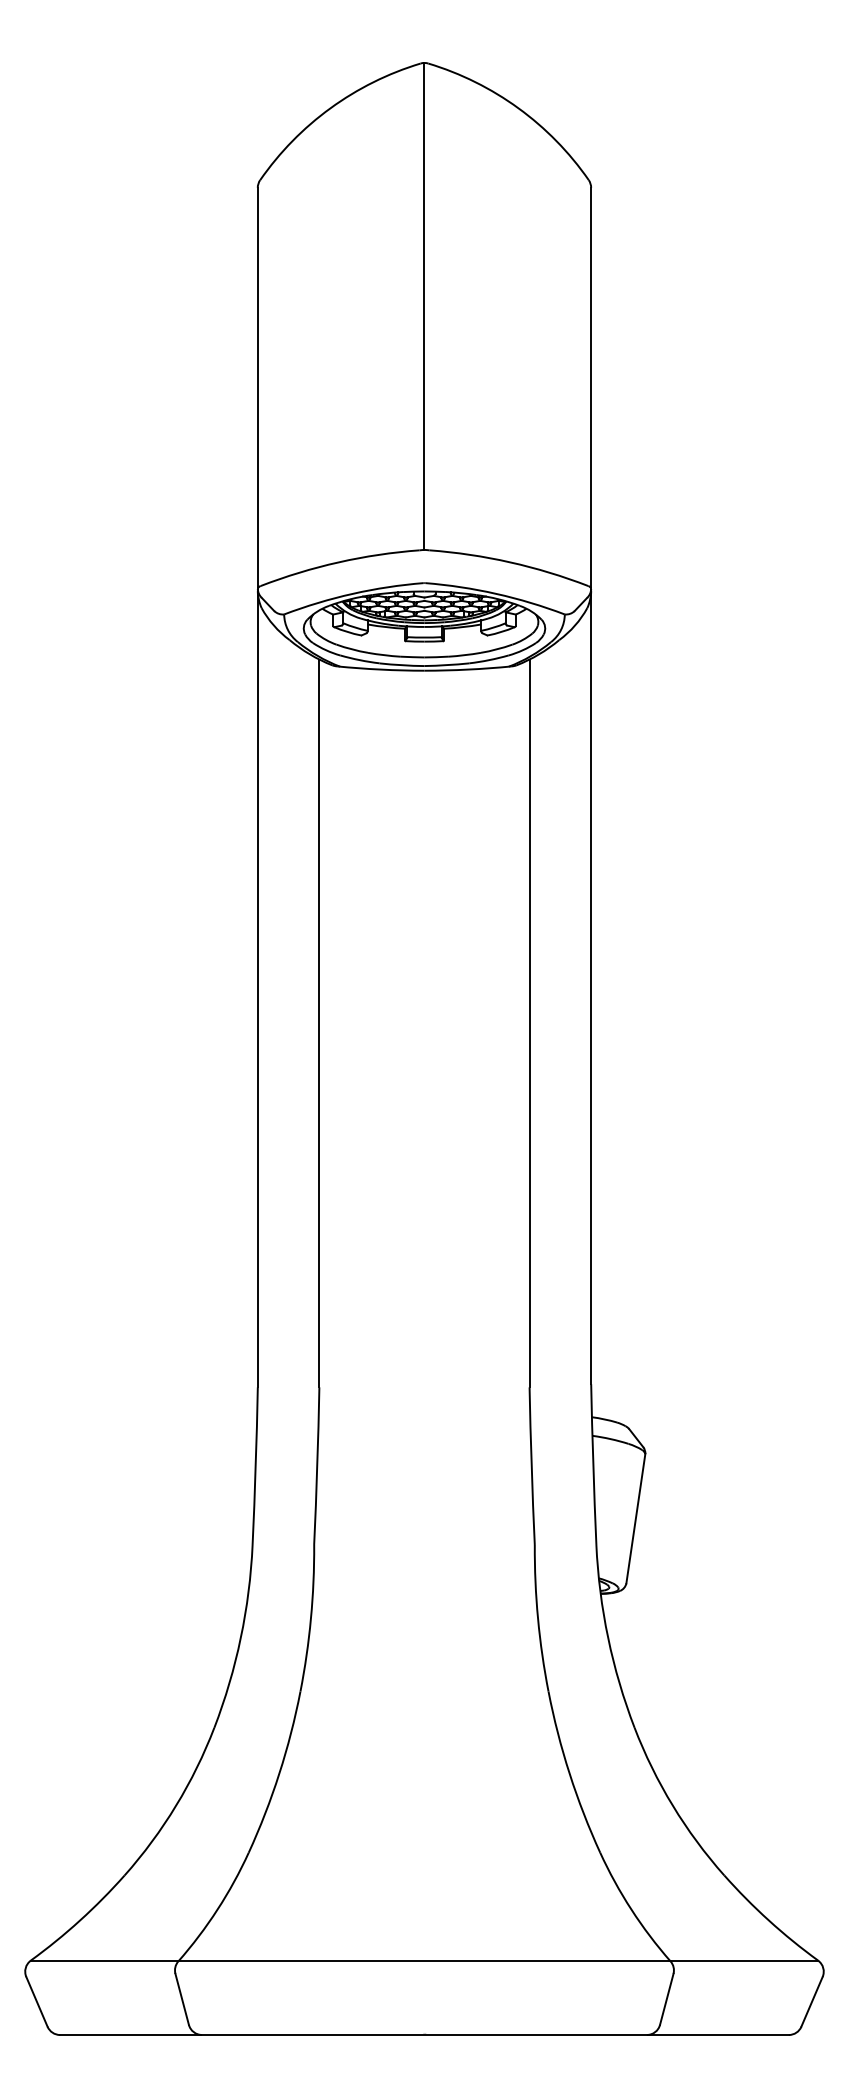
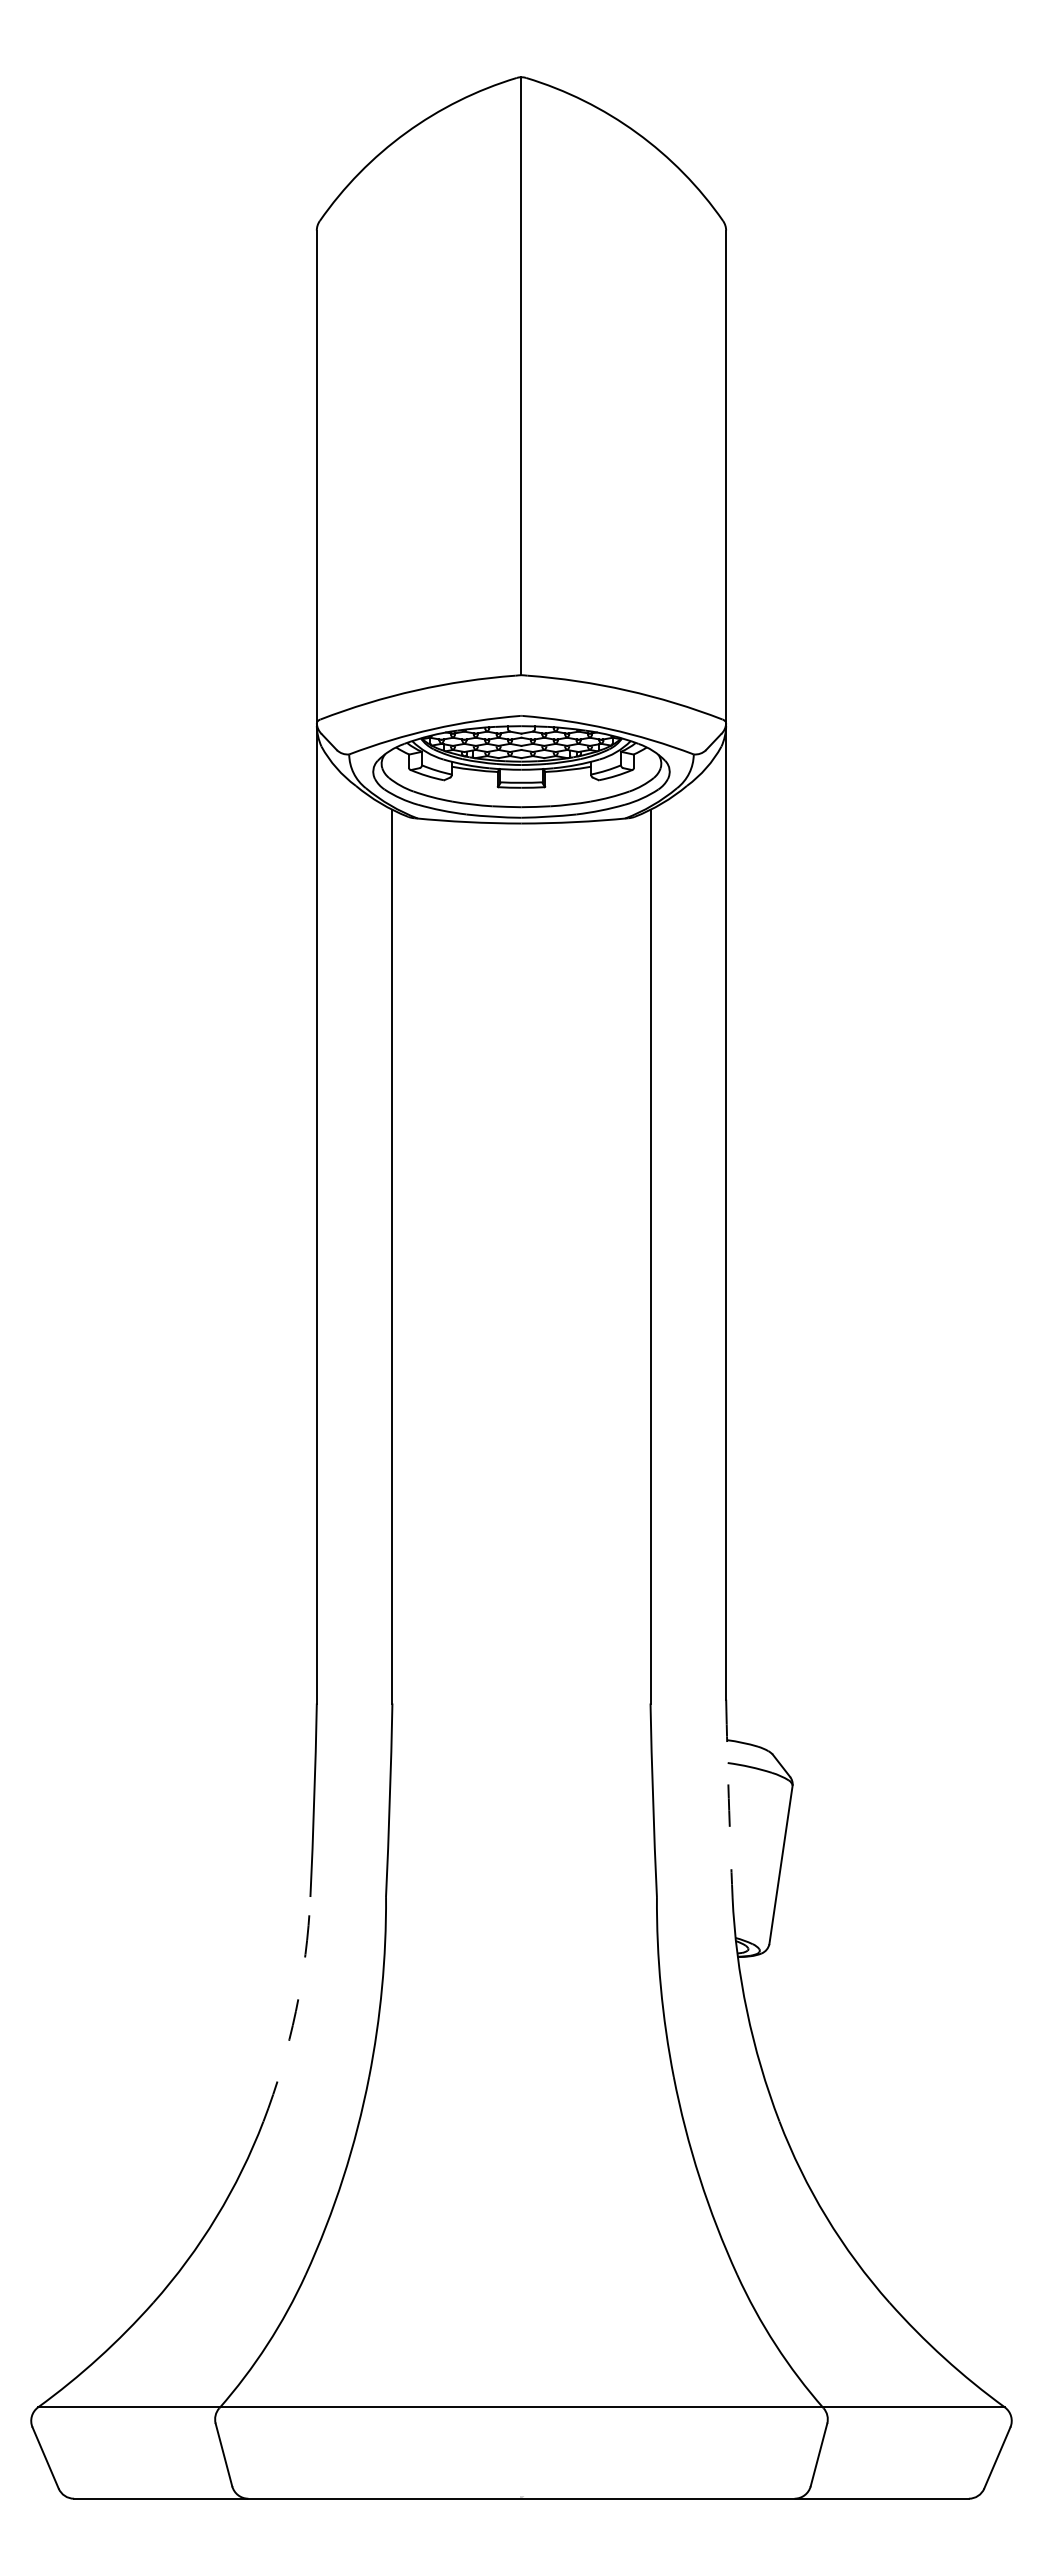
arc: (593, 1464) -> (728, 1798), solid -> dashed
arc: (240, 1638) -> (295, 2011), solid -> dashed

